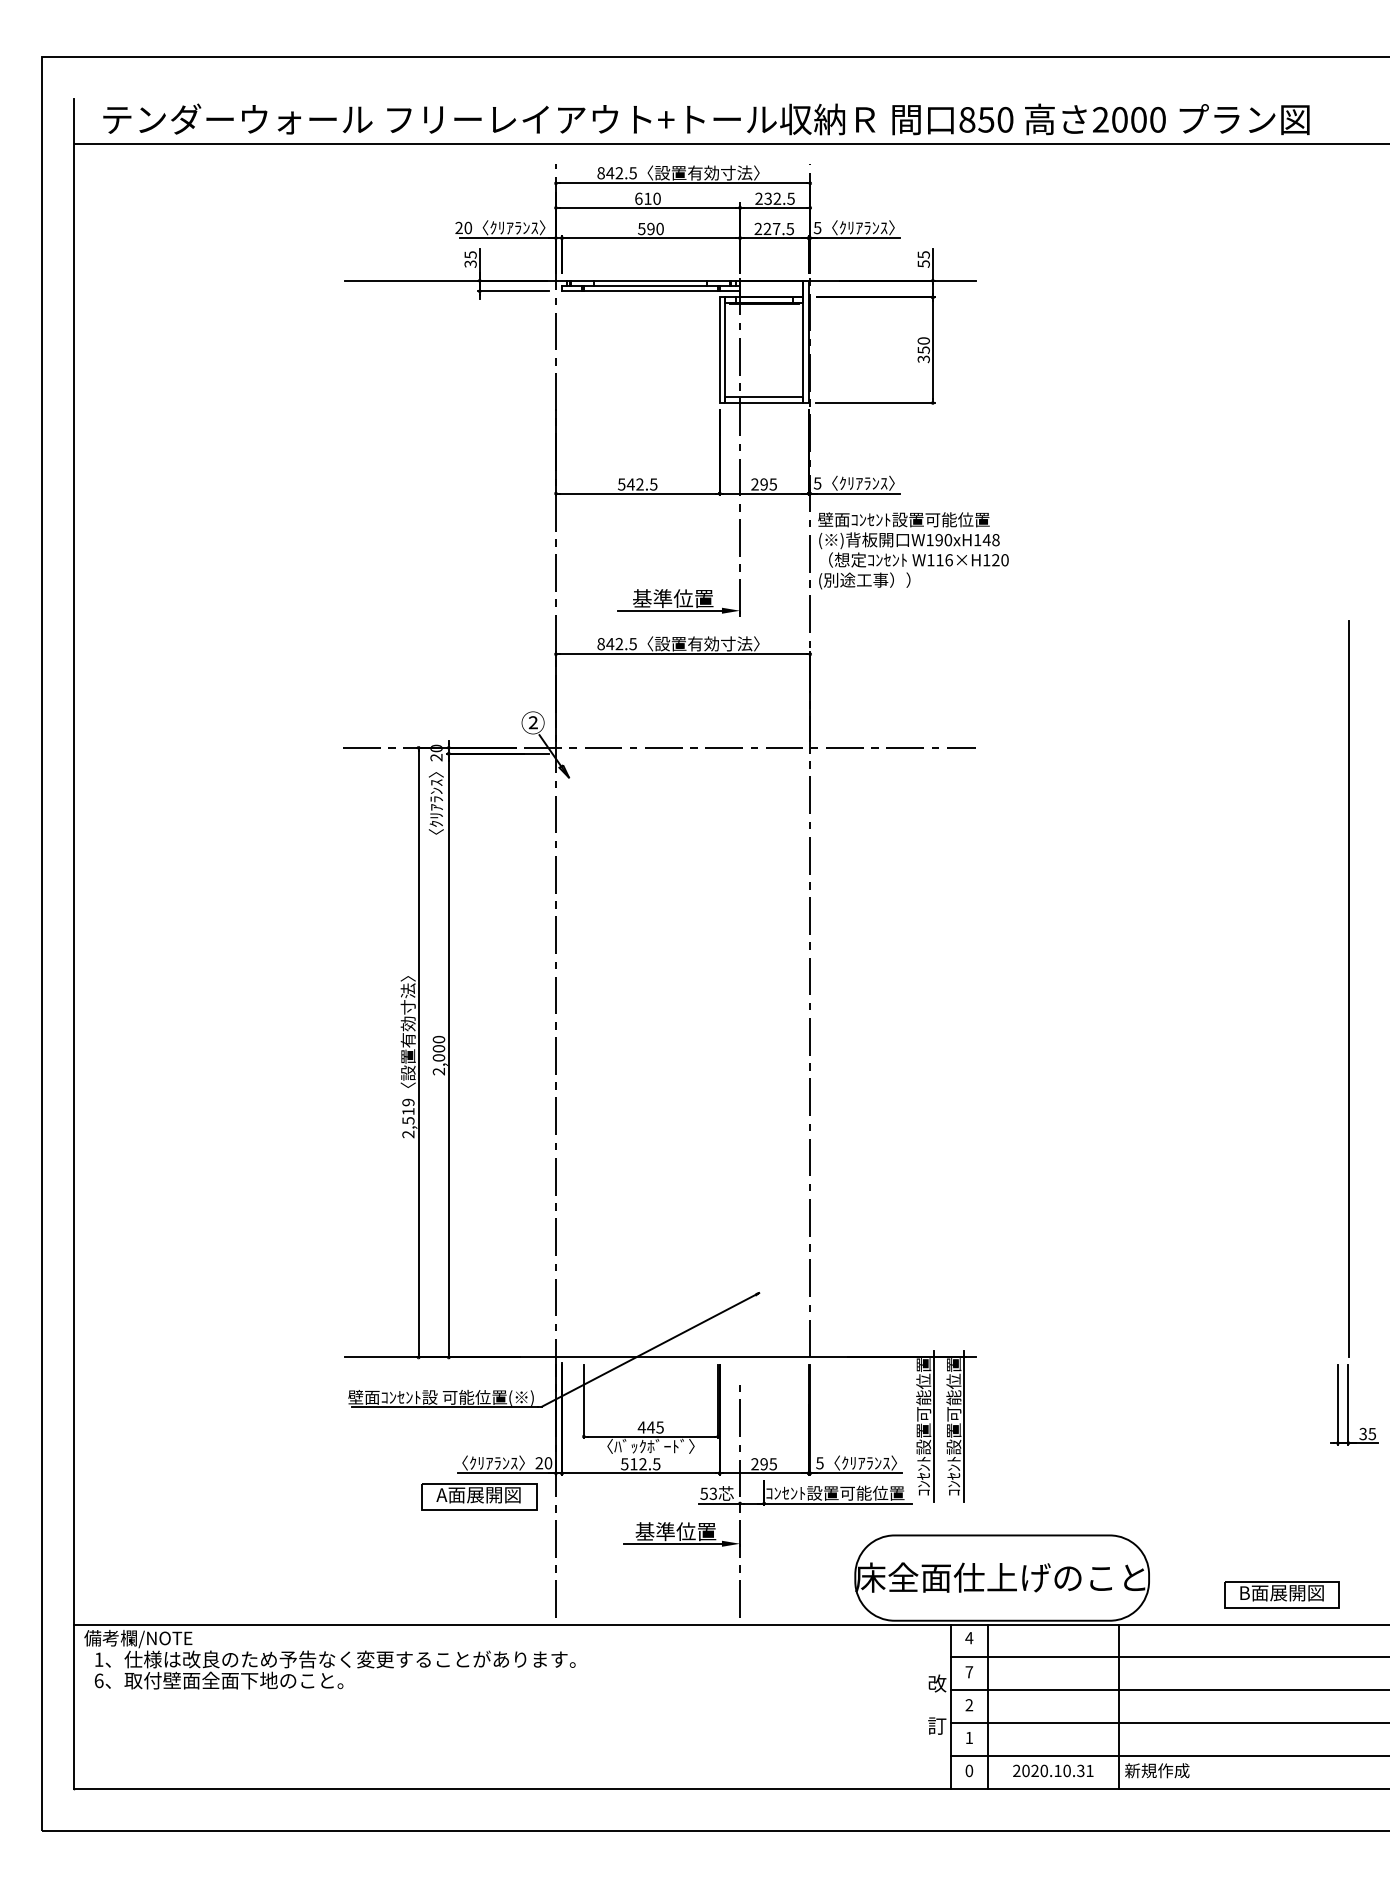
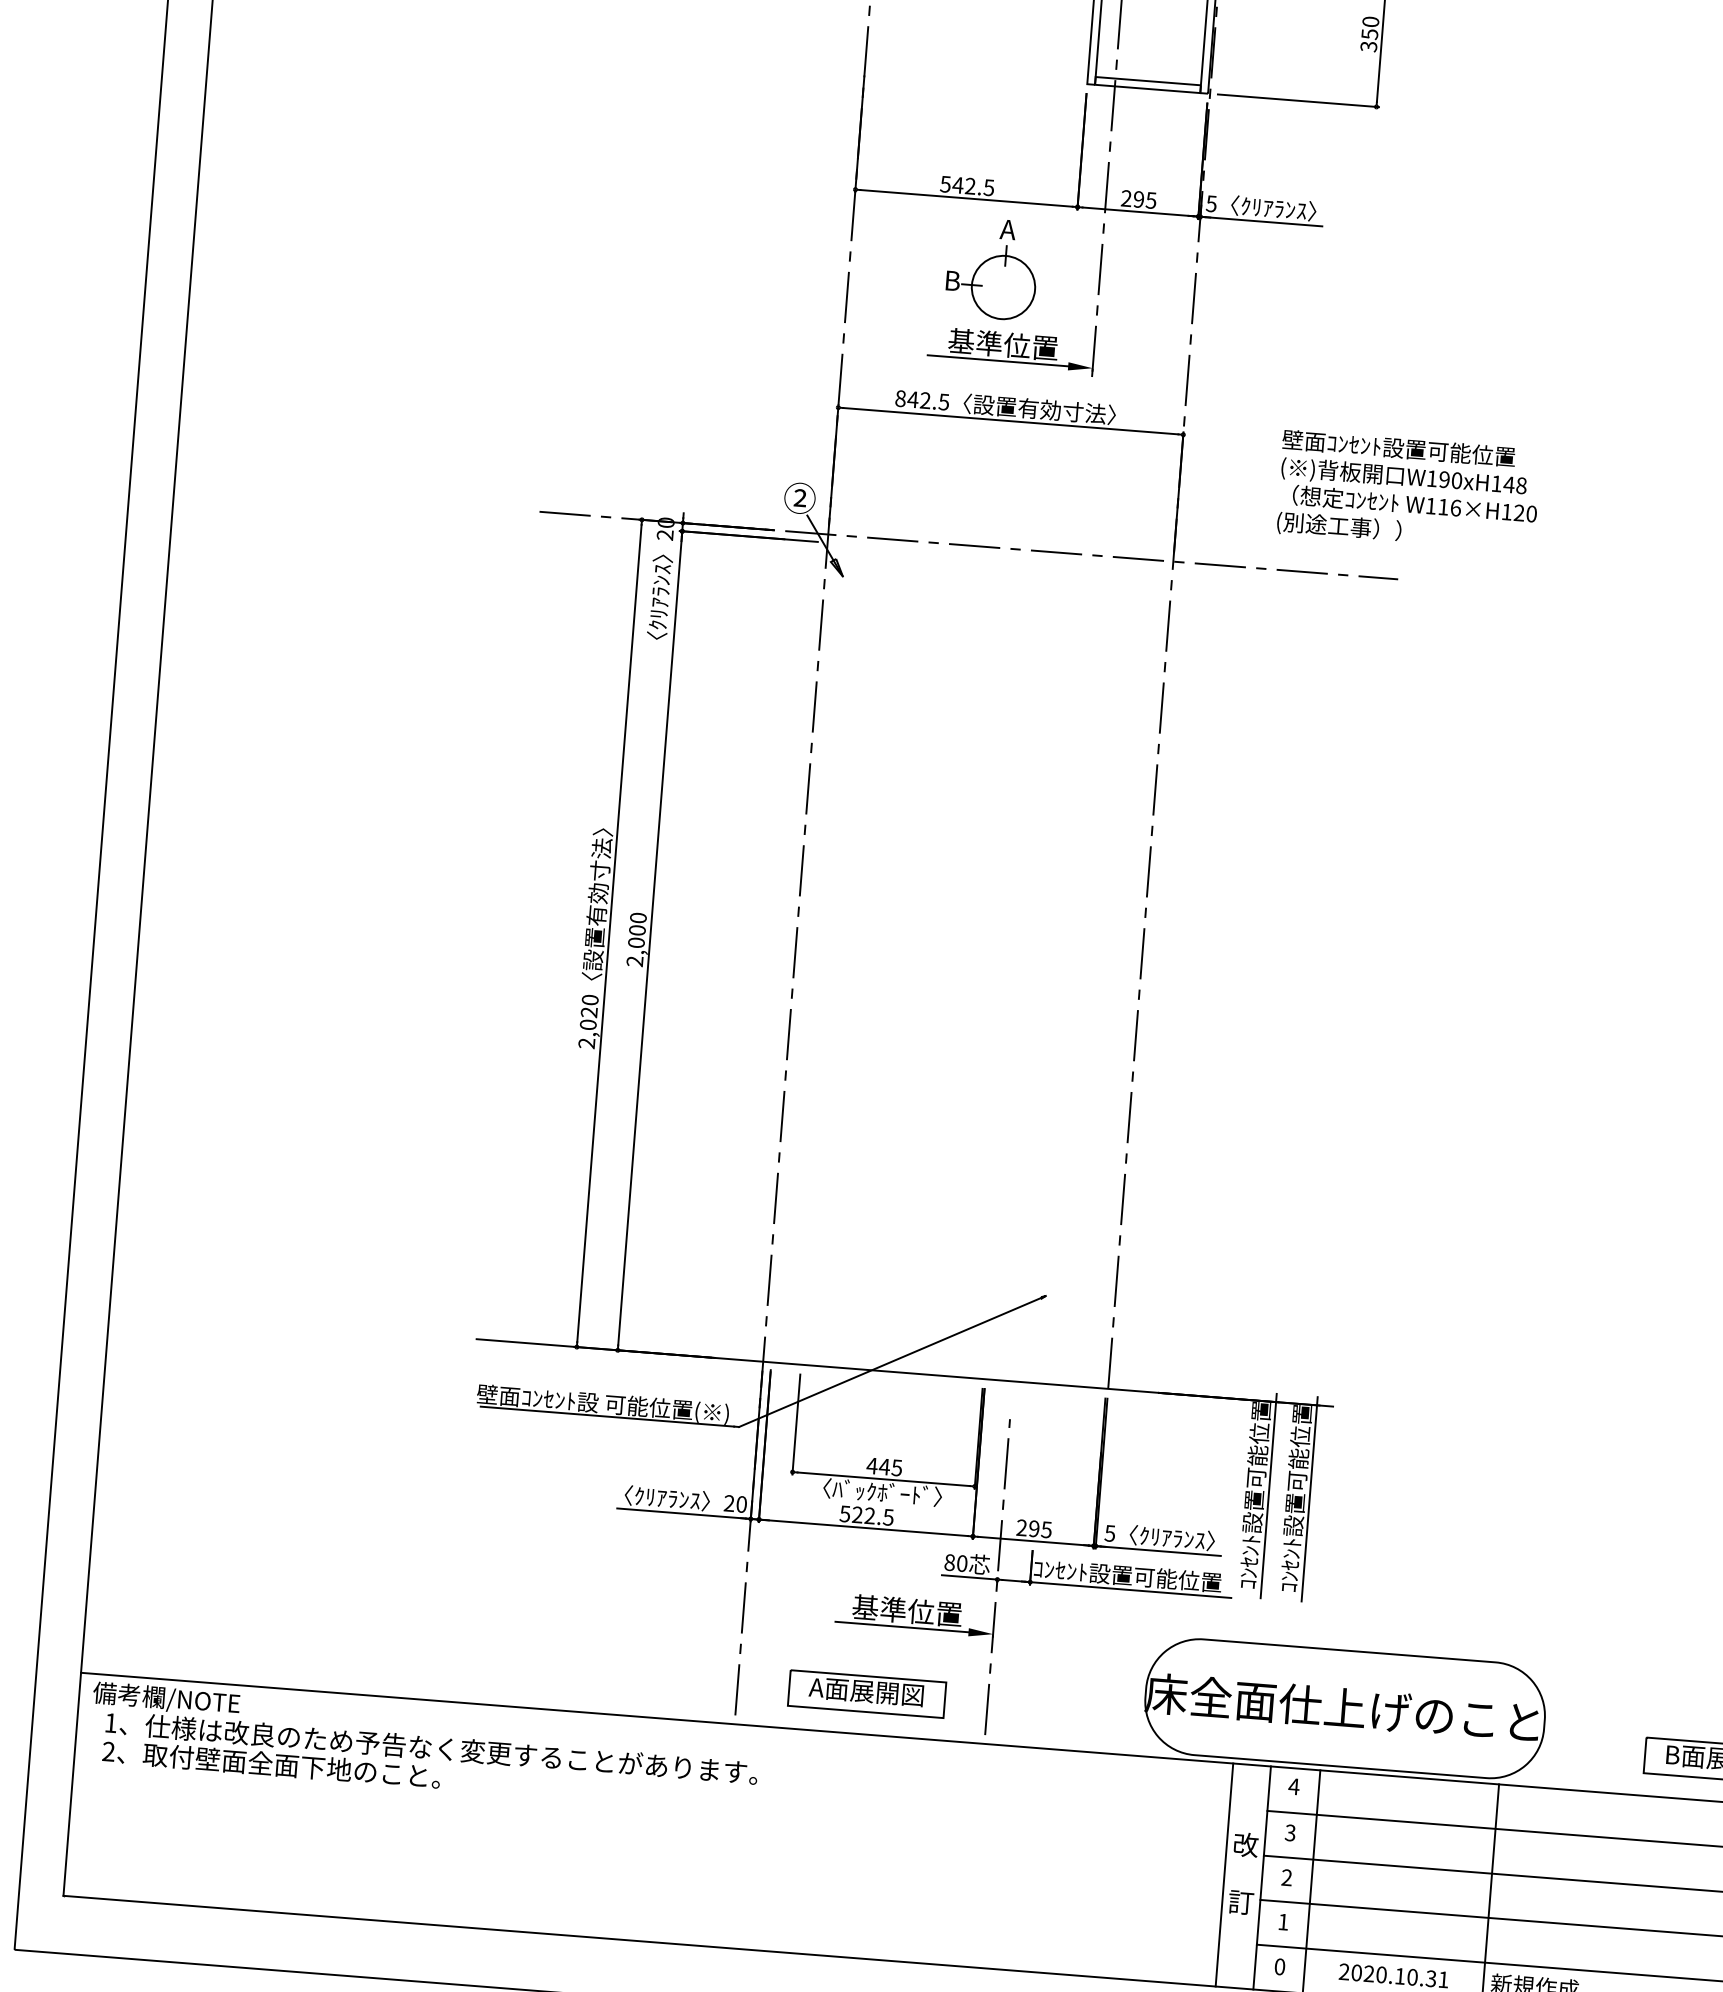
part: (660, 543) -> (991, 268), added
text: (913, 550) -> (1408, 491), moved
text: (408, 1111) -> (589, 1012), 2,519 -> 2,020
text: (633, 1464) -> (856, 1515), 512.5 -> 522.5
text: (708, 1493) -> (955, 1562), 53 -> 80
part: (479, 1496) -> (867, 1693), moved
text: (969, 1672) -> (1290, 1833), 7 -> 3
text: (98, 1680) -> (108, 1751), 6 -> 2
line: (923, 1706) -> (1224, 1874), added

